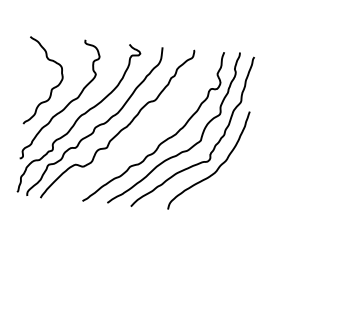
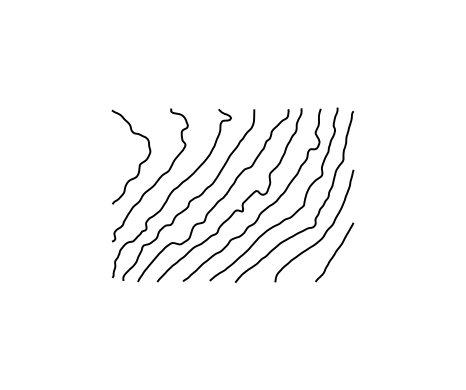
curve: (144, 132) -> (242, 202), added
curve: (225, 186) -> (334, 252), added

